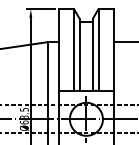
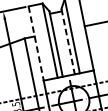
line: (58, 50) -> (36, 44), solid -> dashed
line: (92, 55) -> (67, 42), solid -> dashed

